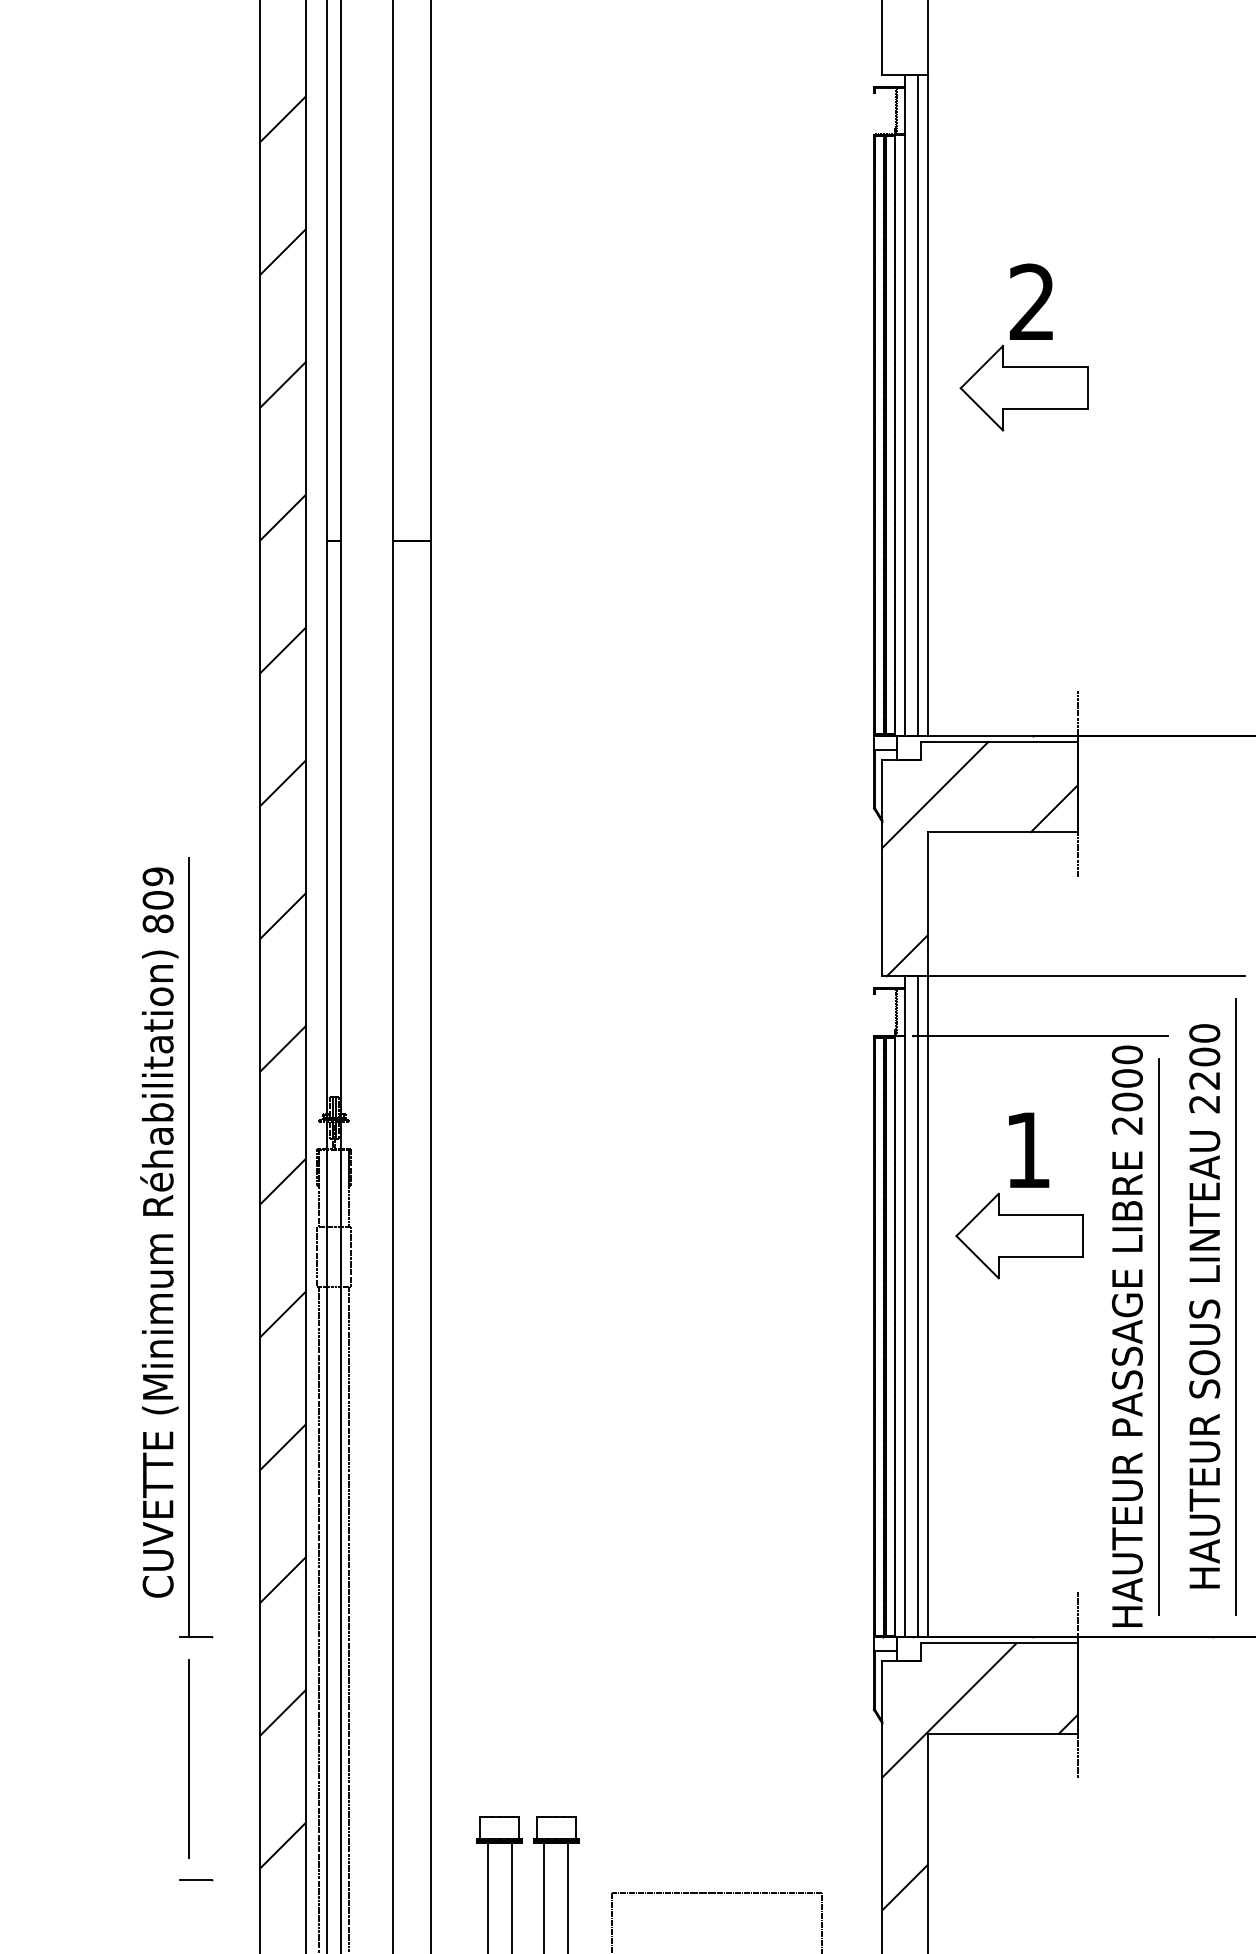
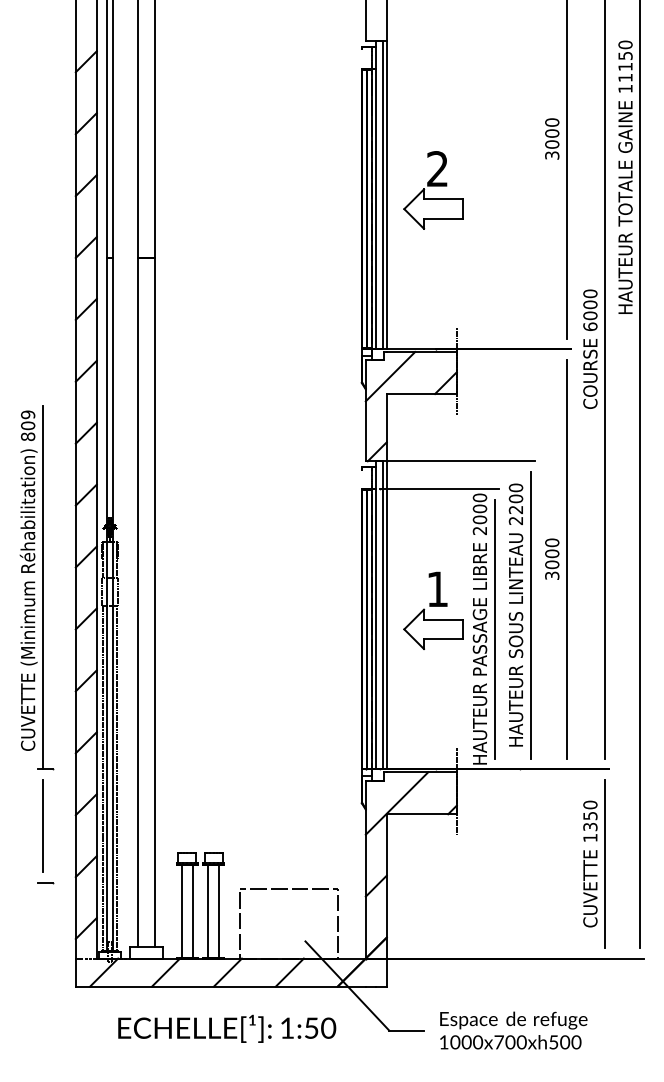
part: (1023, 348) -> (433, 190), moved
part: (1019, 1195) -> (433, 610), moved

